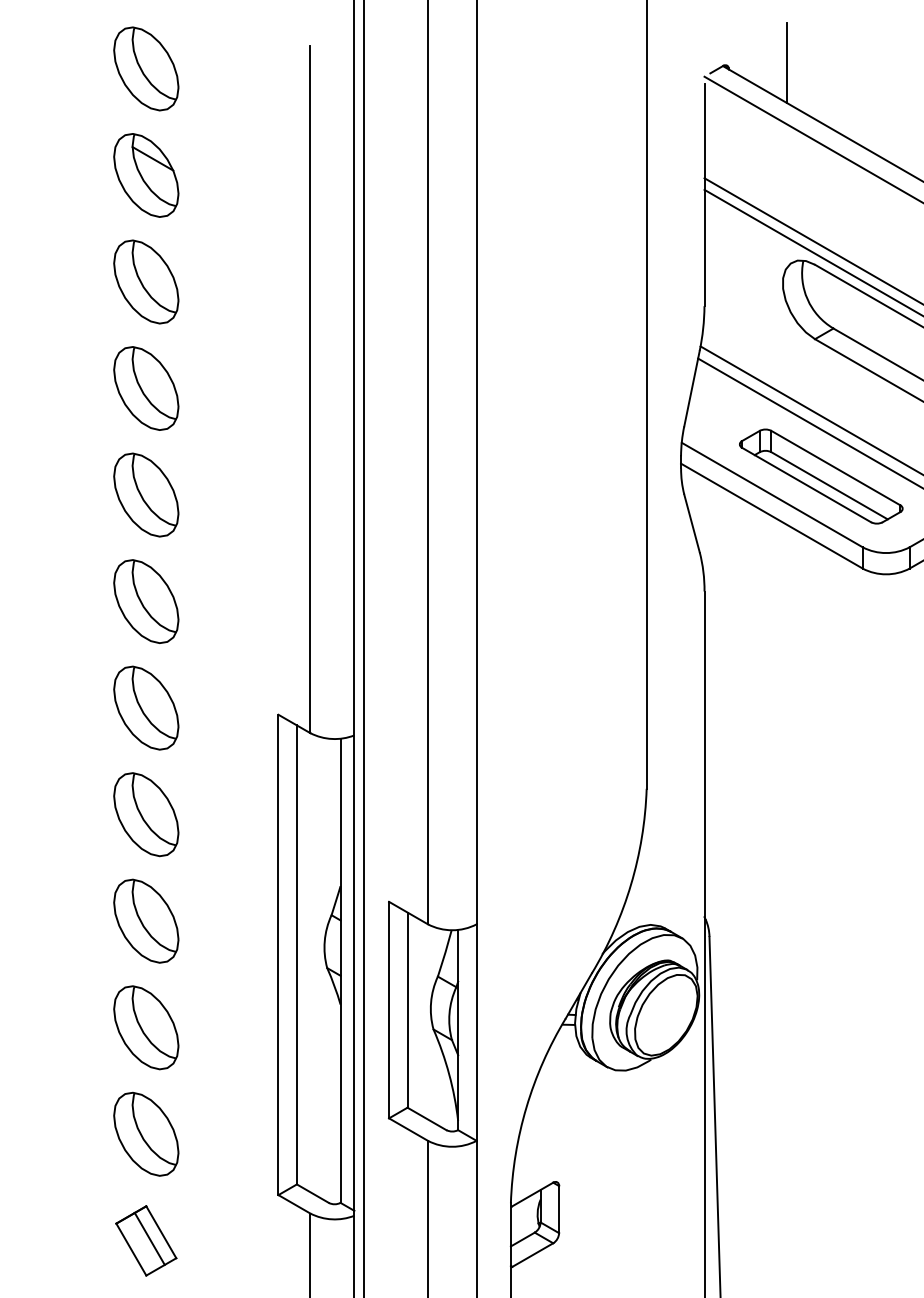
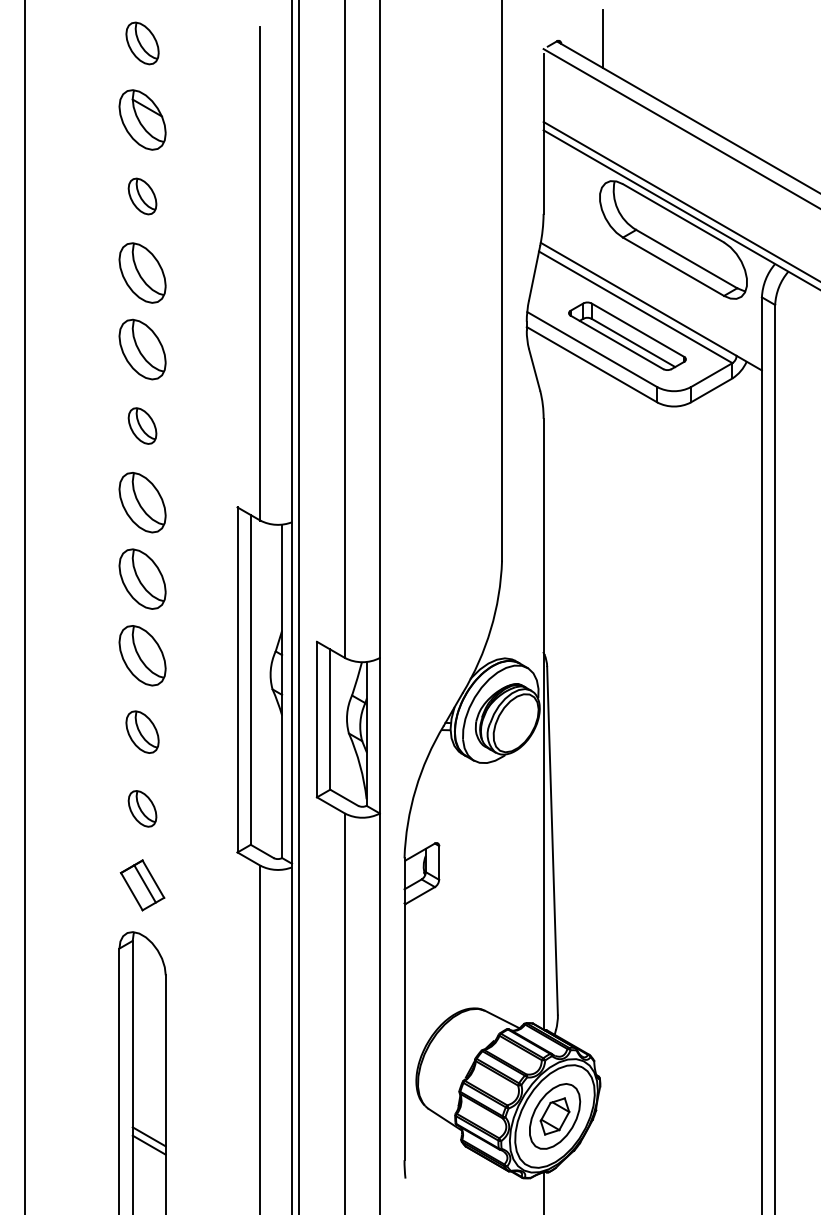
part: (146, 68) -> (142, 43), size x0.7
part: (146, 281) -> (142, 196), size x0.6
part: (146, 600) -> (142, 425), size x0.6
part: (146, 1026) -> (142, 731), size x0.7
part: (146, 1133) -> (142, 808), size x0.6

